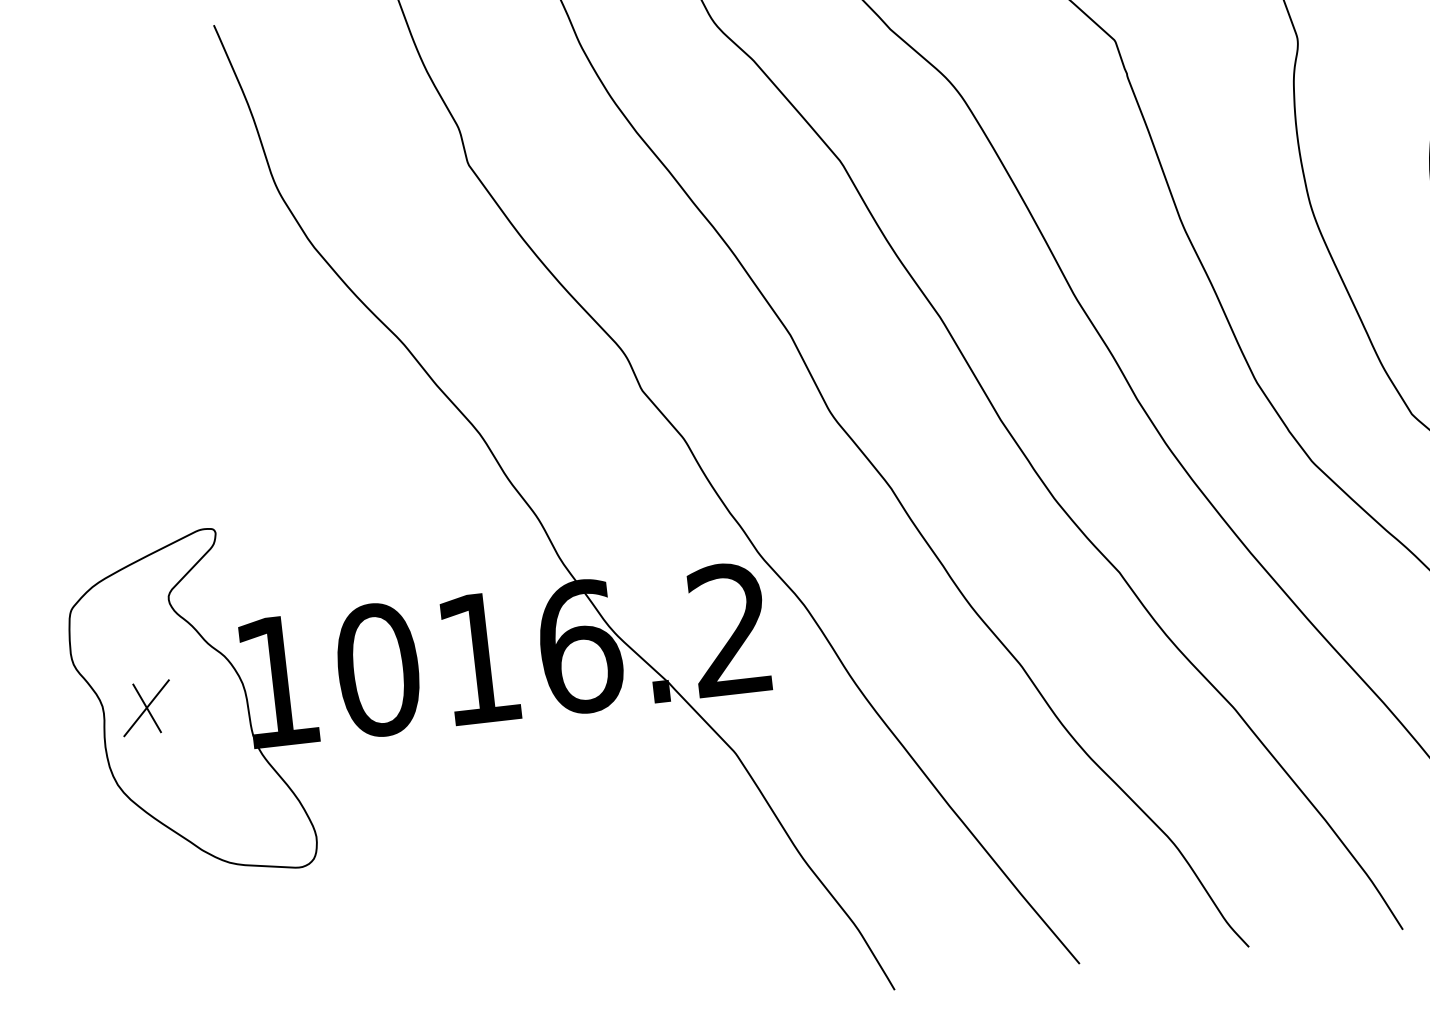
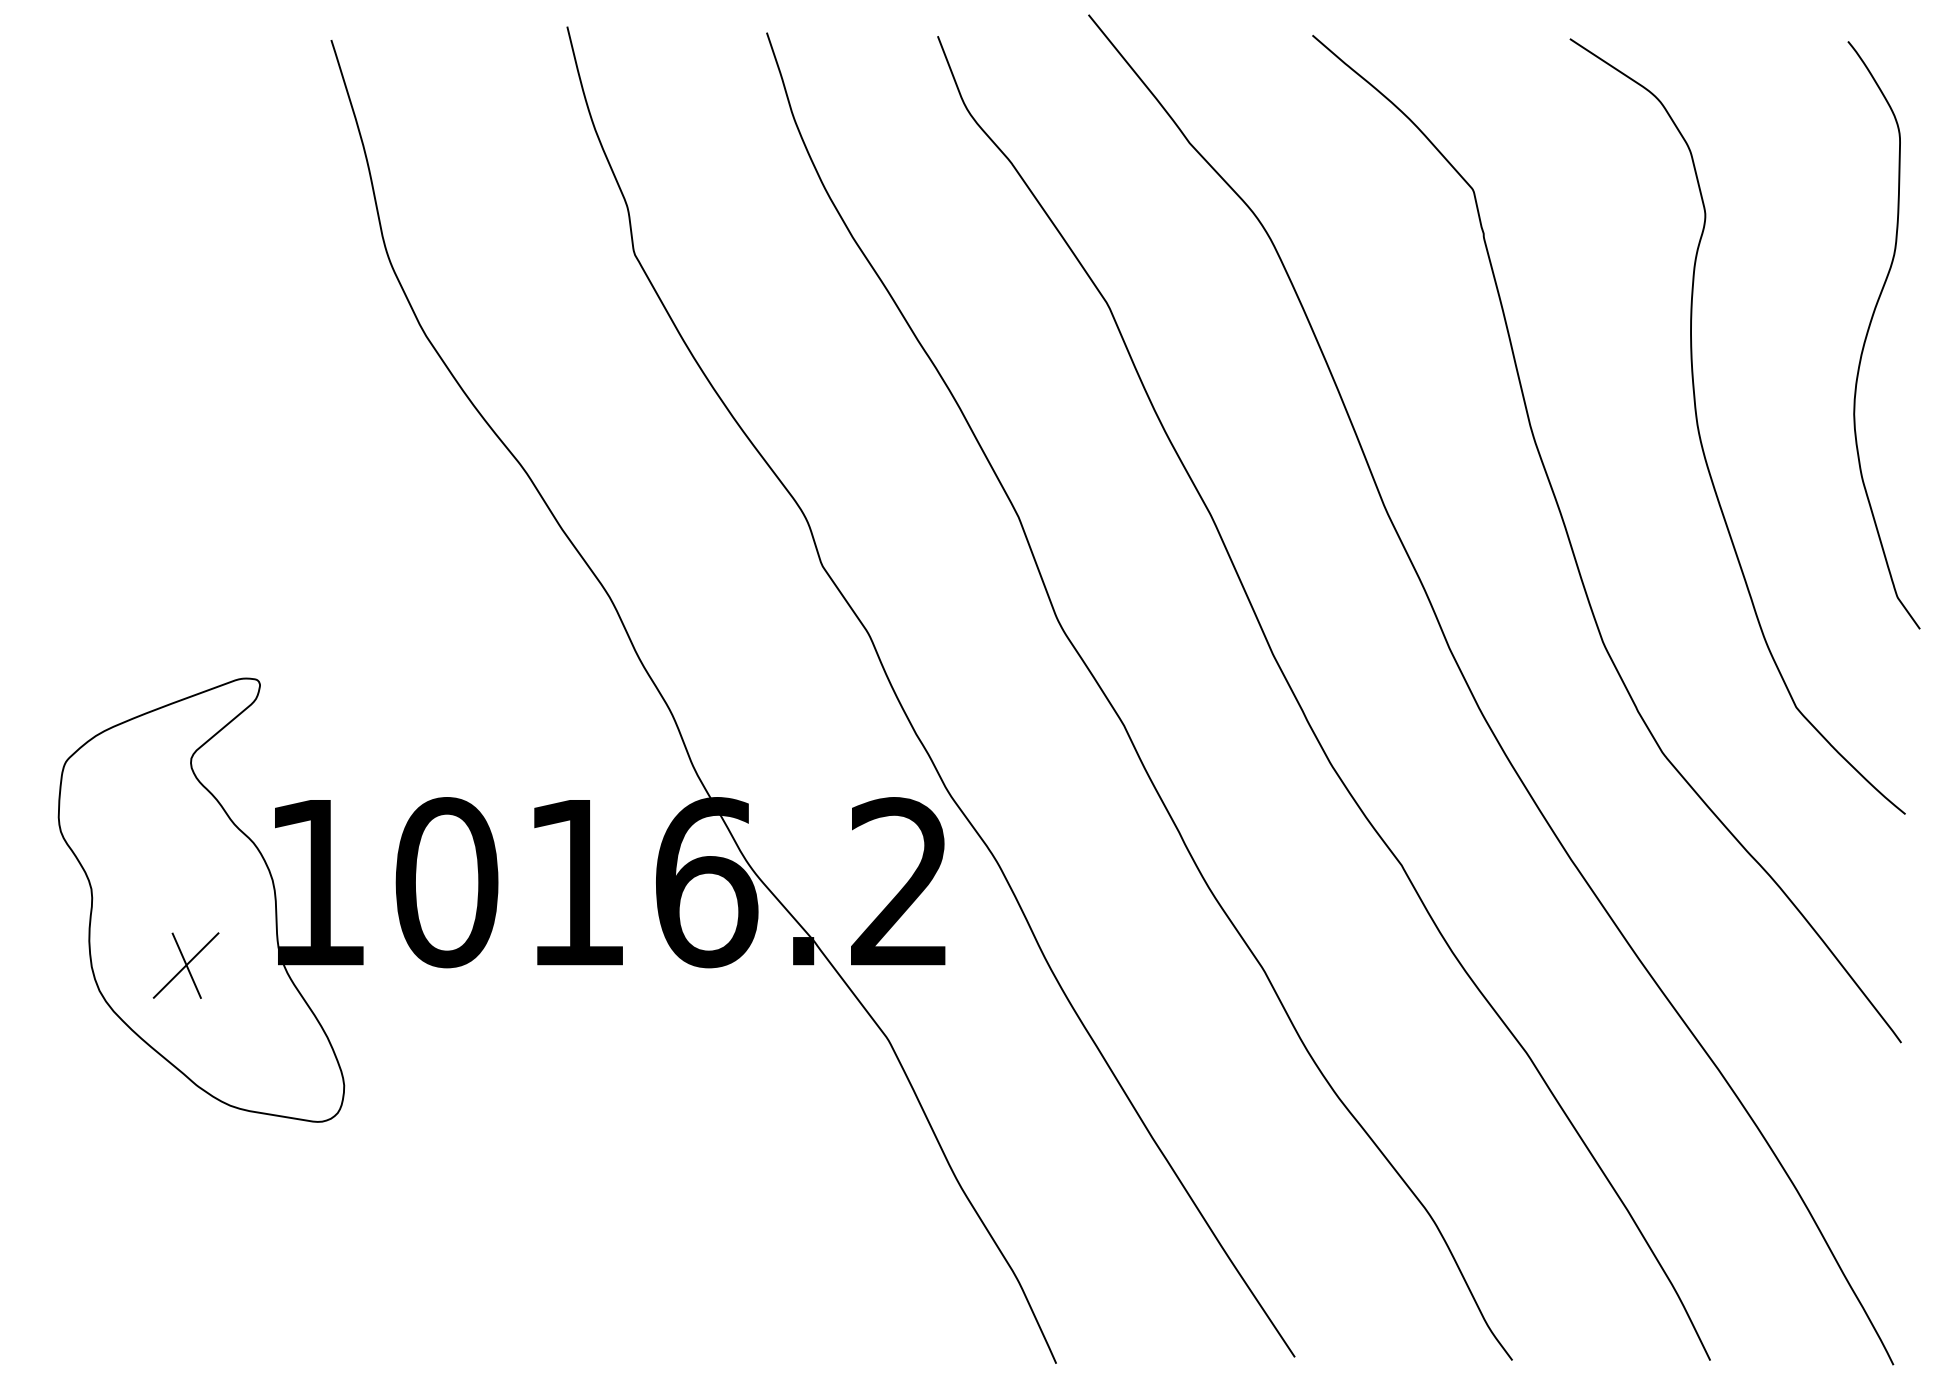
part: (146, 708) -> (185, 965), moved

